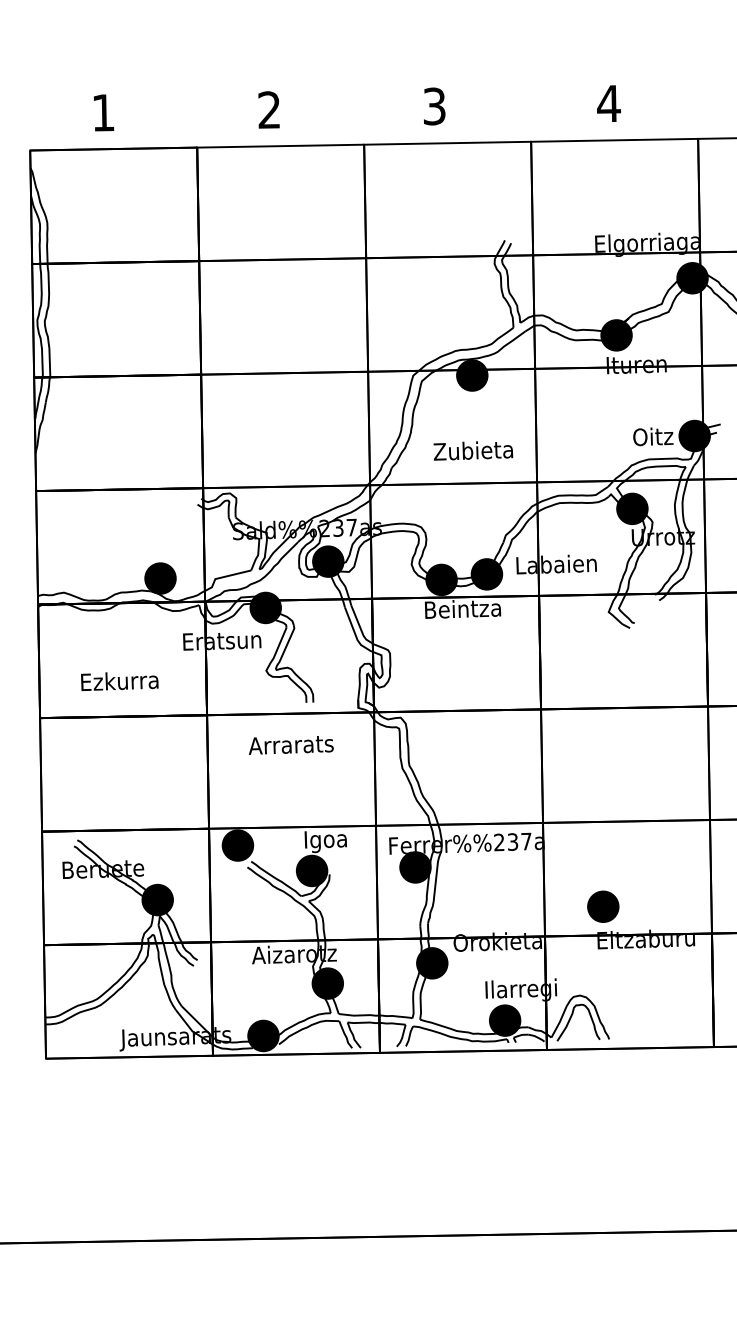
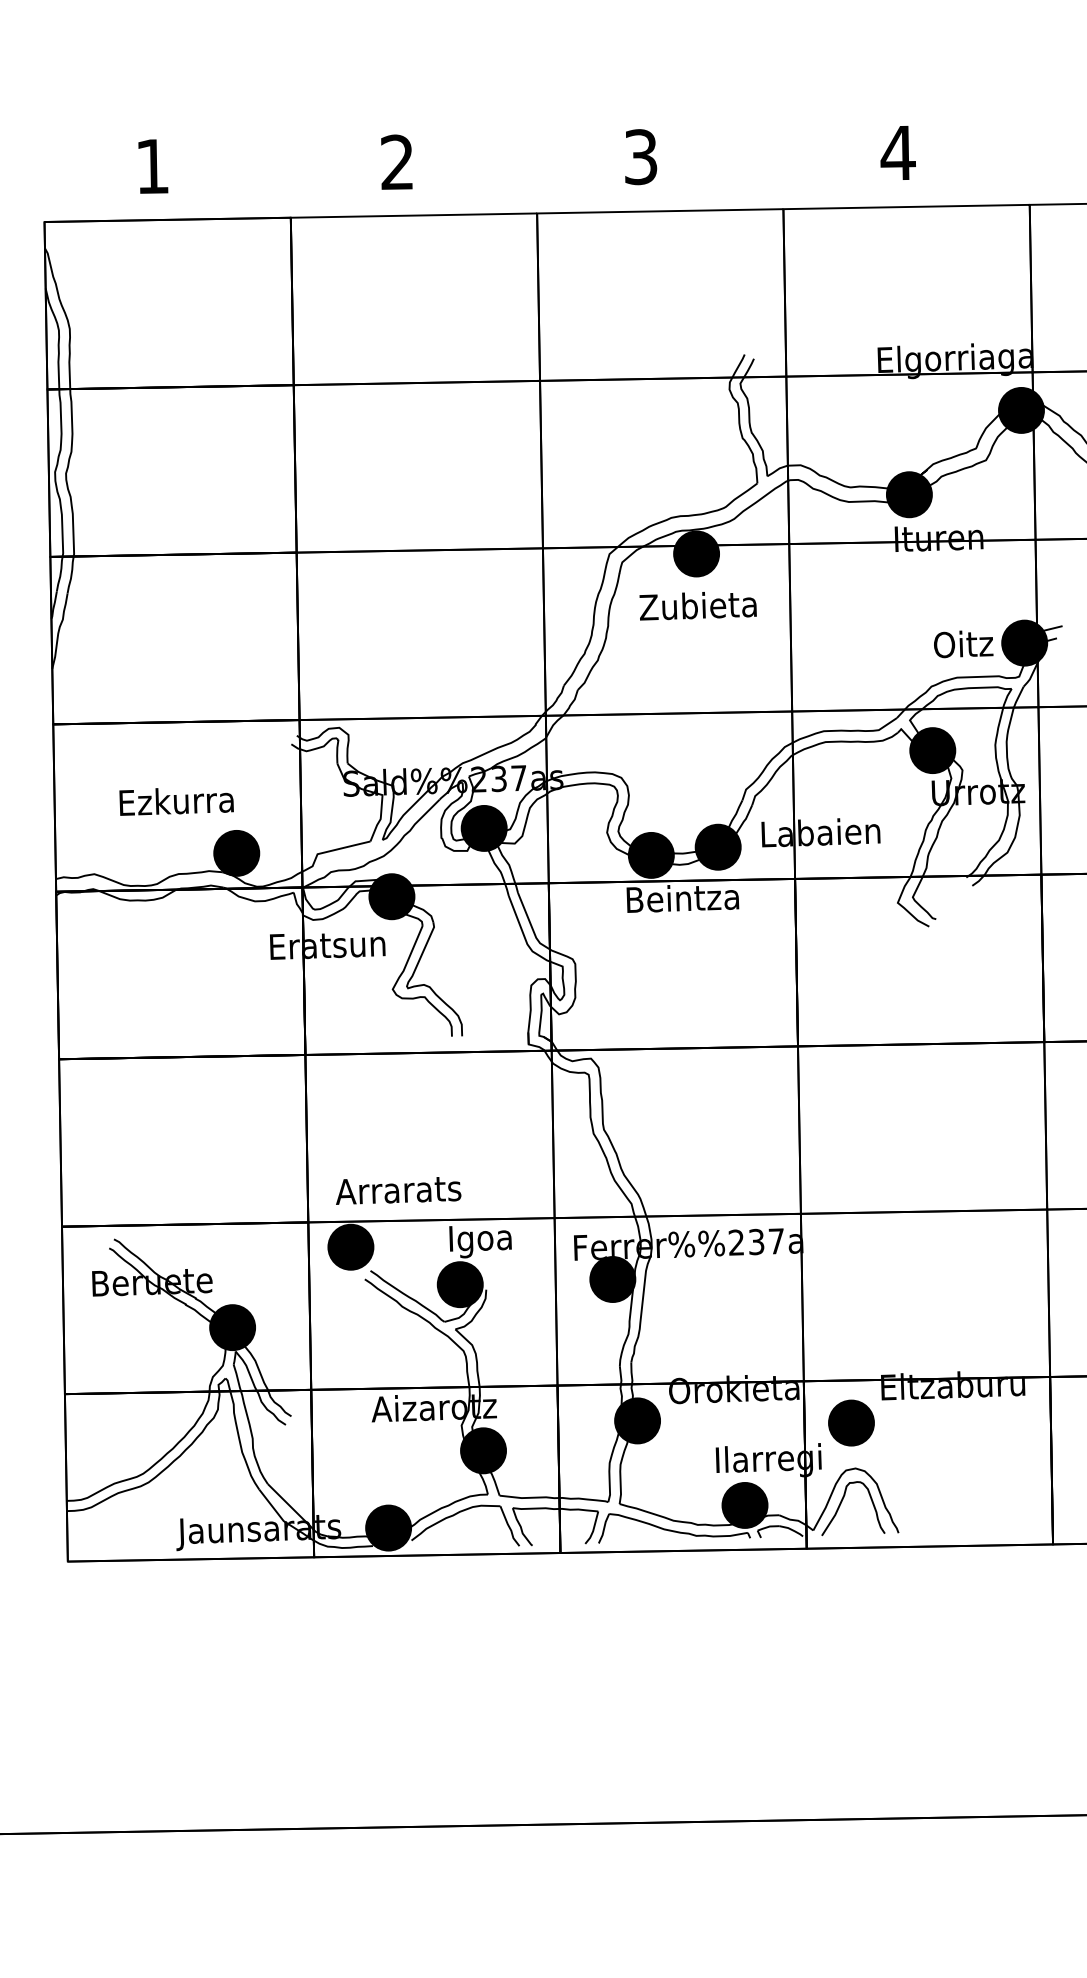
text: (473, 450) -> (698, 605), moved
text: (119, 681) -> (176, 801), moved
text: (290, 745) -> (397, 1191), moved
part: (603, 906) -> (851, 1422), moved

